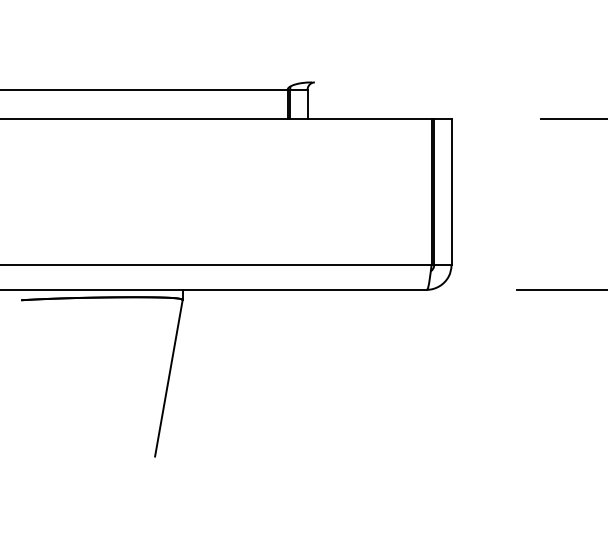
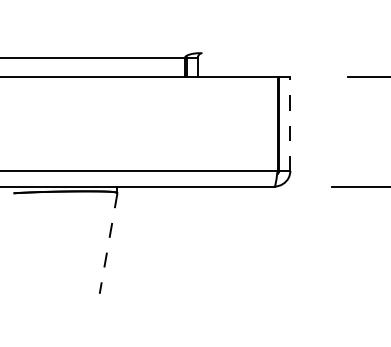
line: (451, 191) -> (290, 123), solid -> dashed
line: (168, 379) -> (108, 244), solid -> dashed

